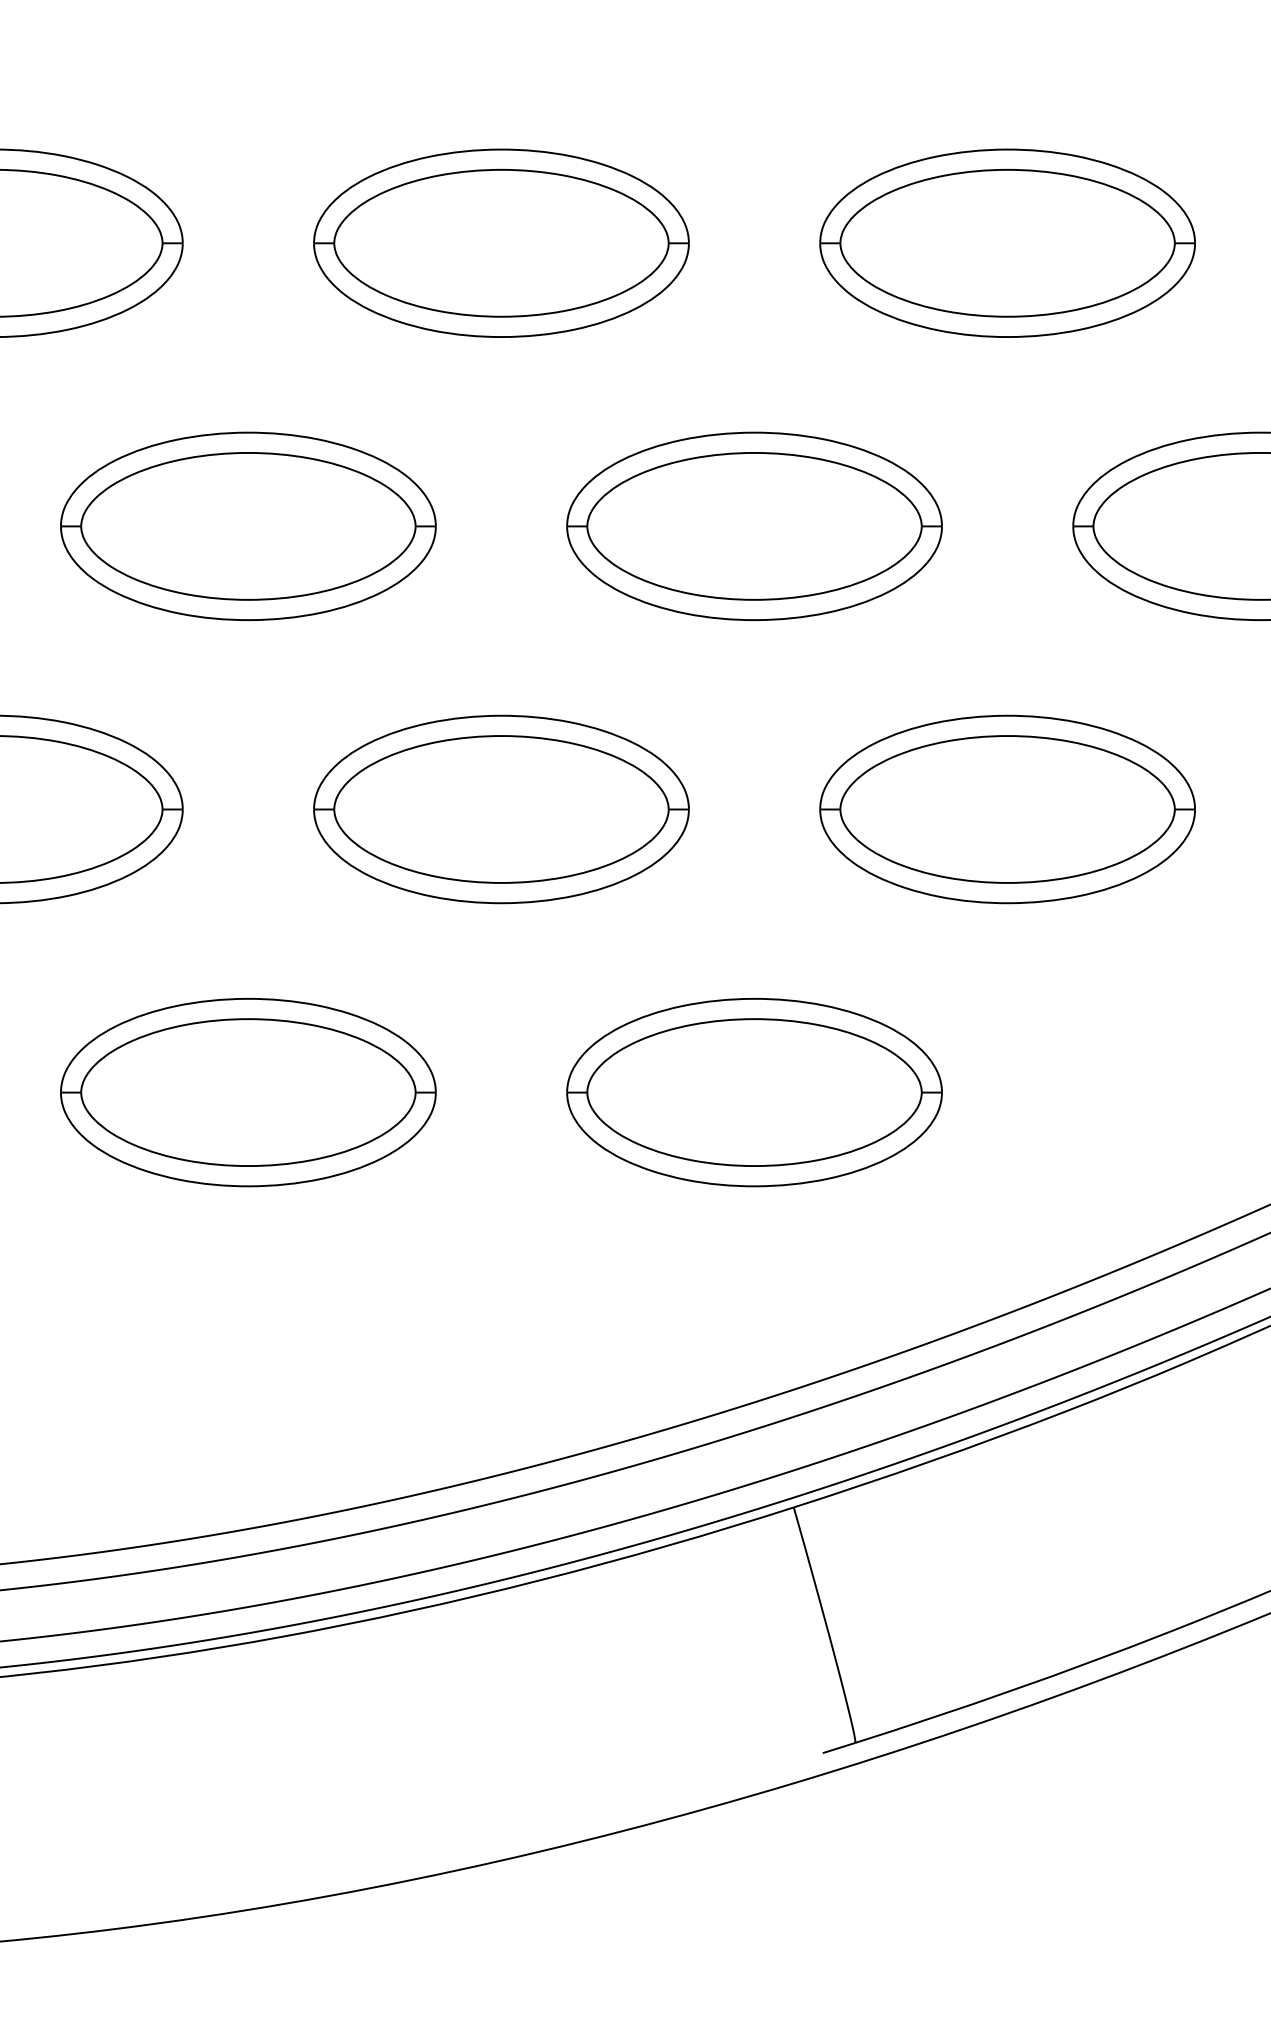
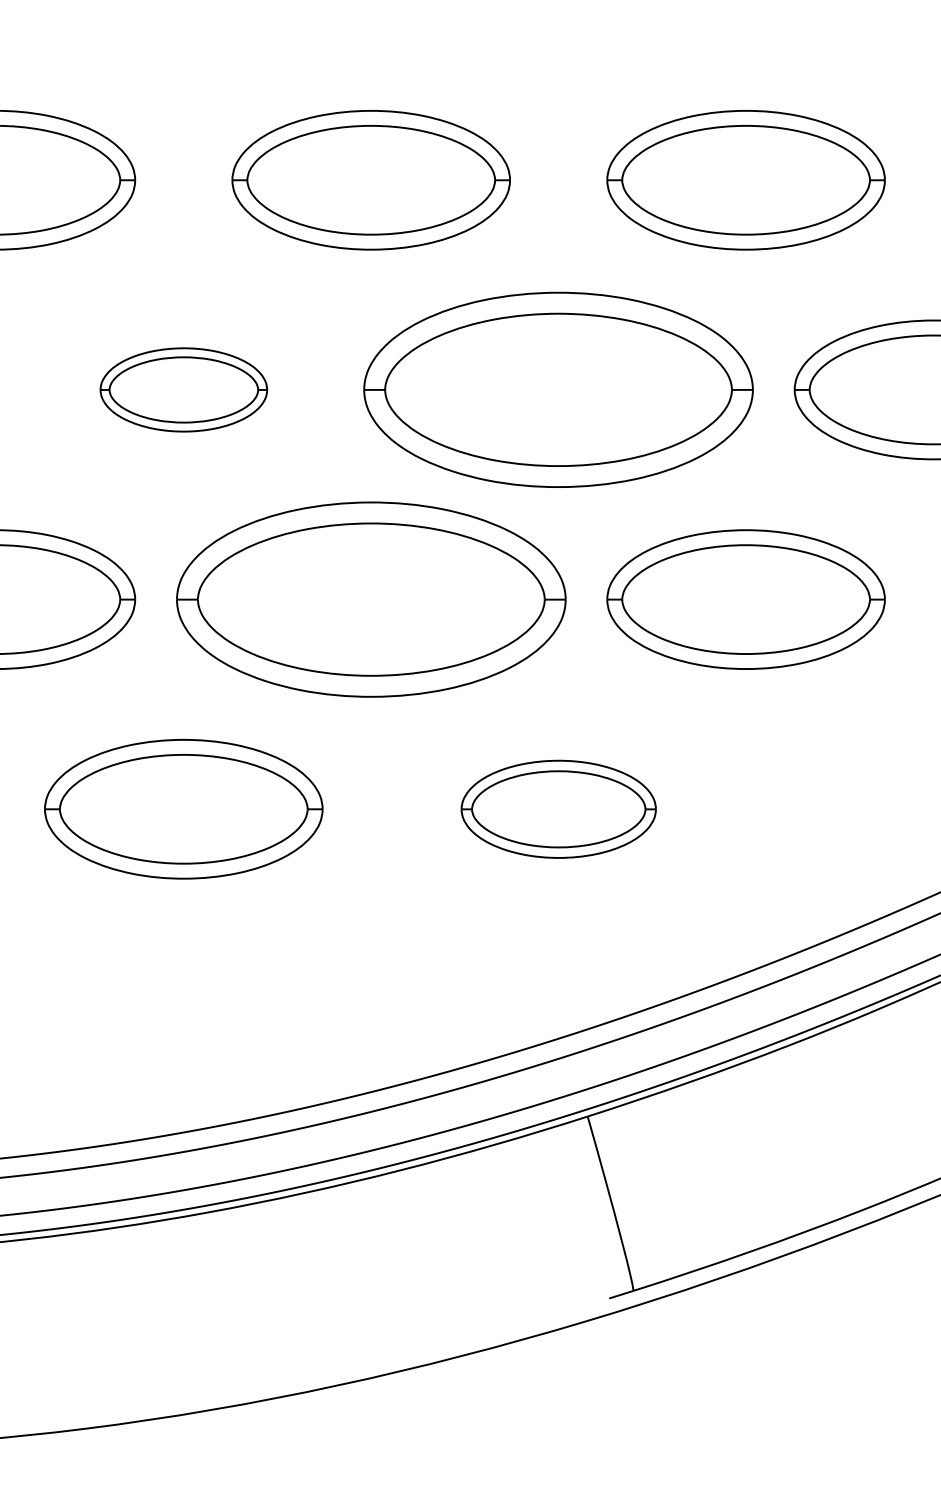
part: (247, 525) -> (183, 389), size x0.6
part: (754, 525) -> (558, 389), size x1.4
part: (500, 809) -> (370, 599), size x1.4
part: (754, 1092) -> (558, 809), size x0.7

